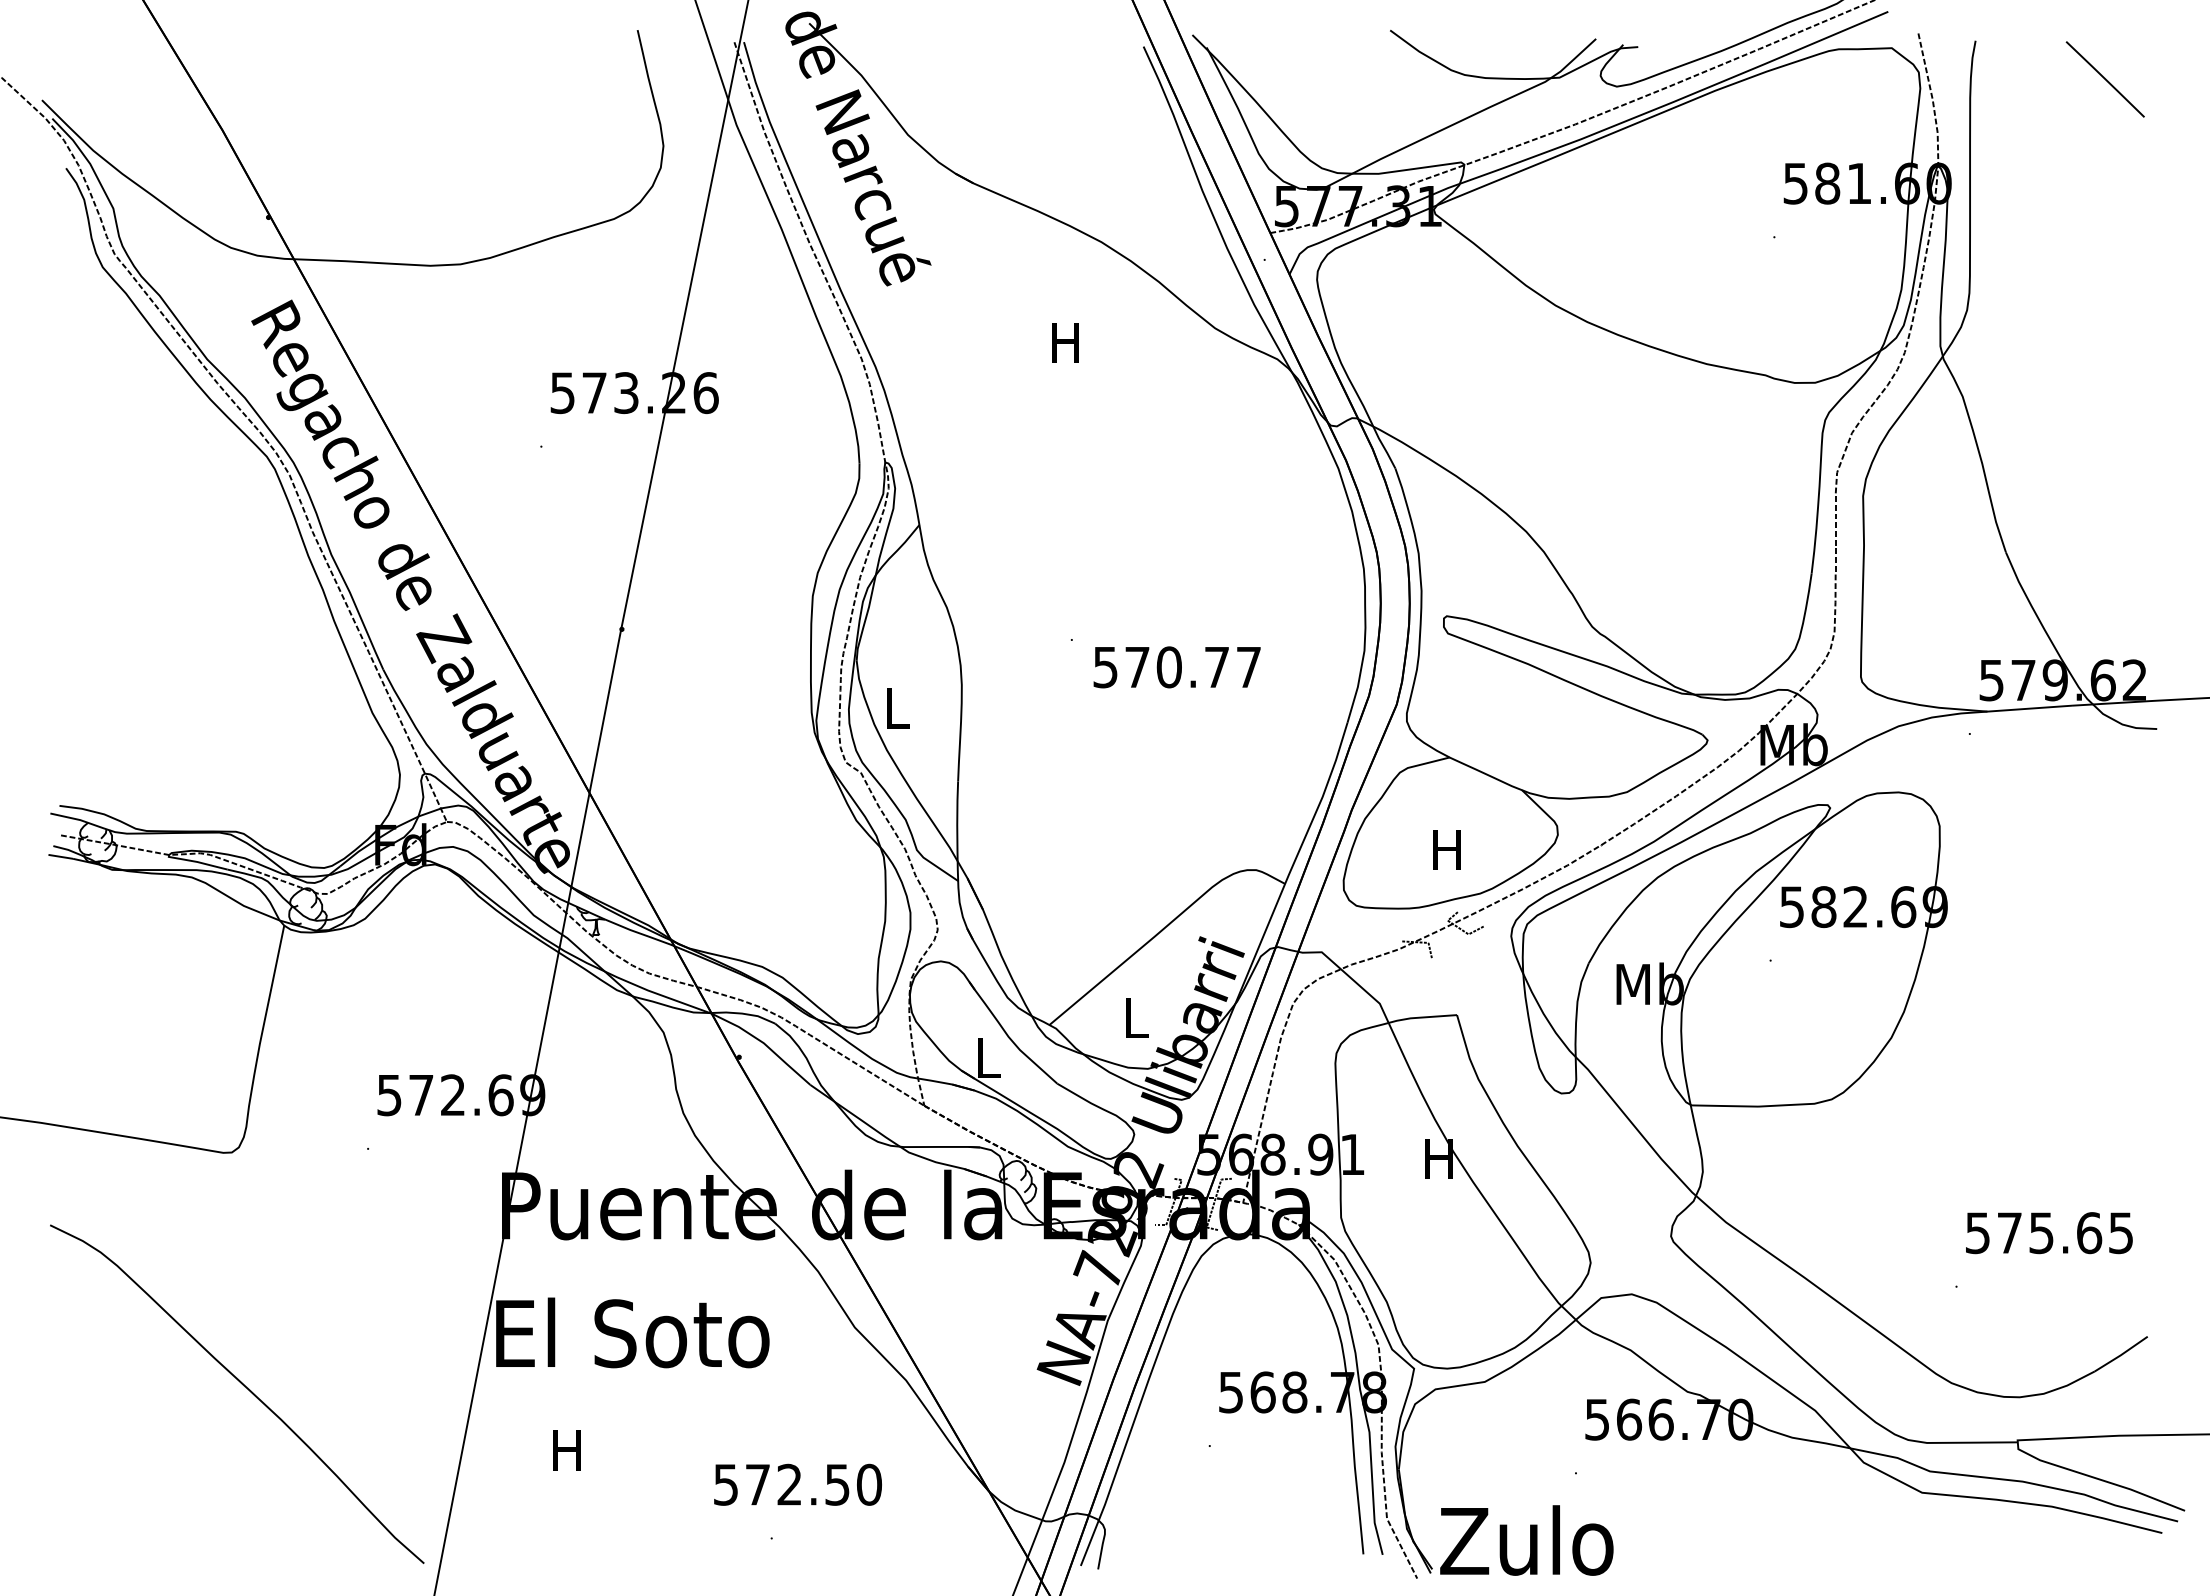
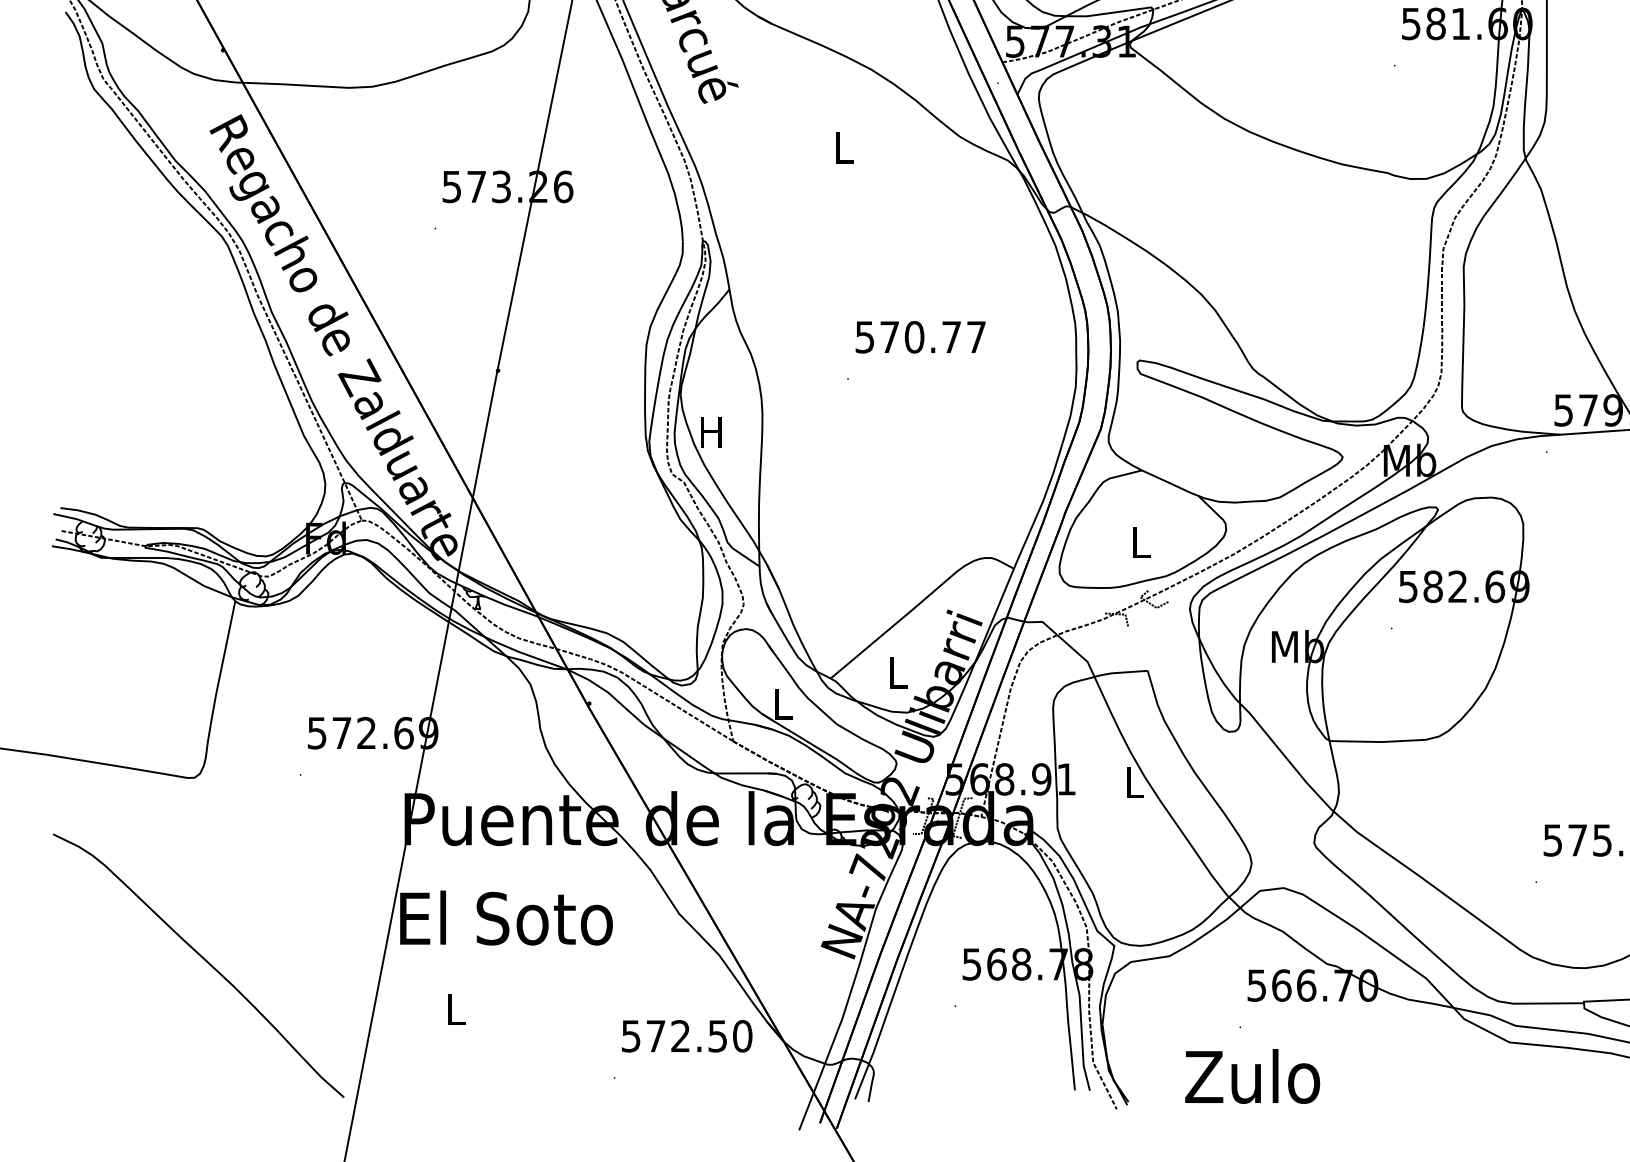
text: (1065, 342) -> (843, 147), H -> L
text: (1176, 667) -> (920, 337), moved
text: (895, 708) -> (710, 432), L -> H
text: (1446, 849) -> (1139, 541), H -> L
text: (1438, 1158) -> (1133, 782), H -> L
text: (566, 1450) -> (454, 1009), H -> L
text: (797, 1484) -> (686, 1036), moved
text: (1526, 1540) -> (1252, 1076), moved

